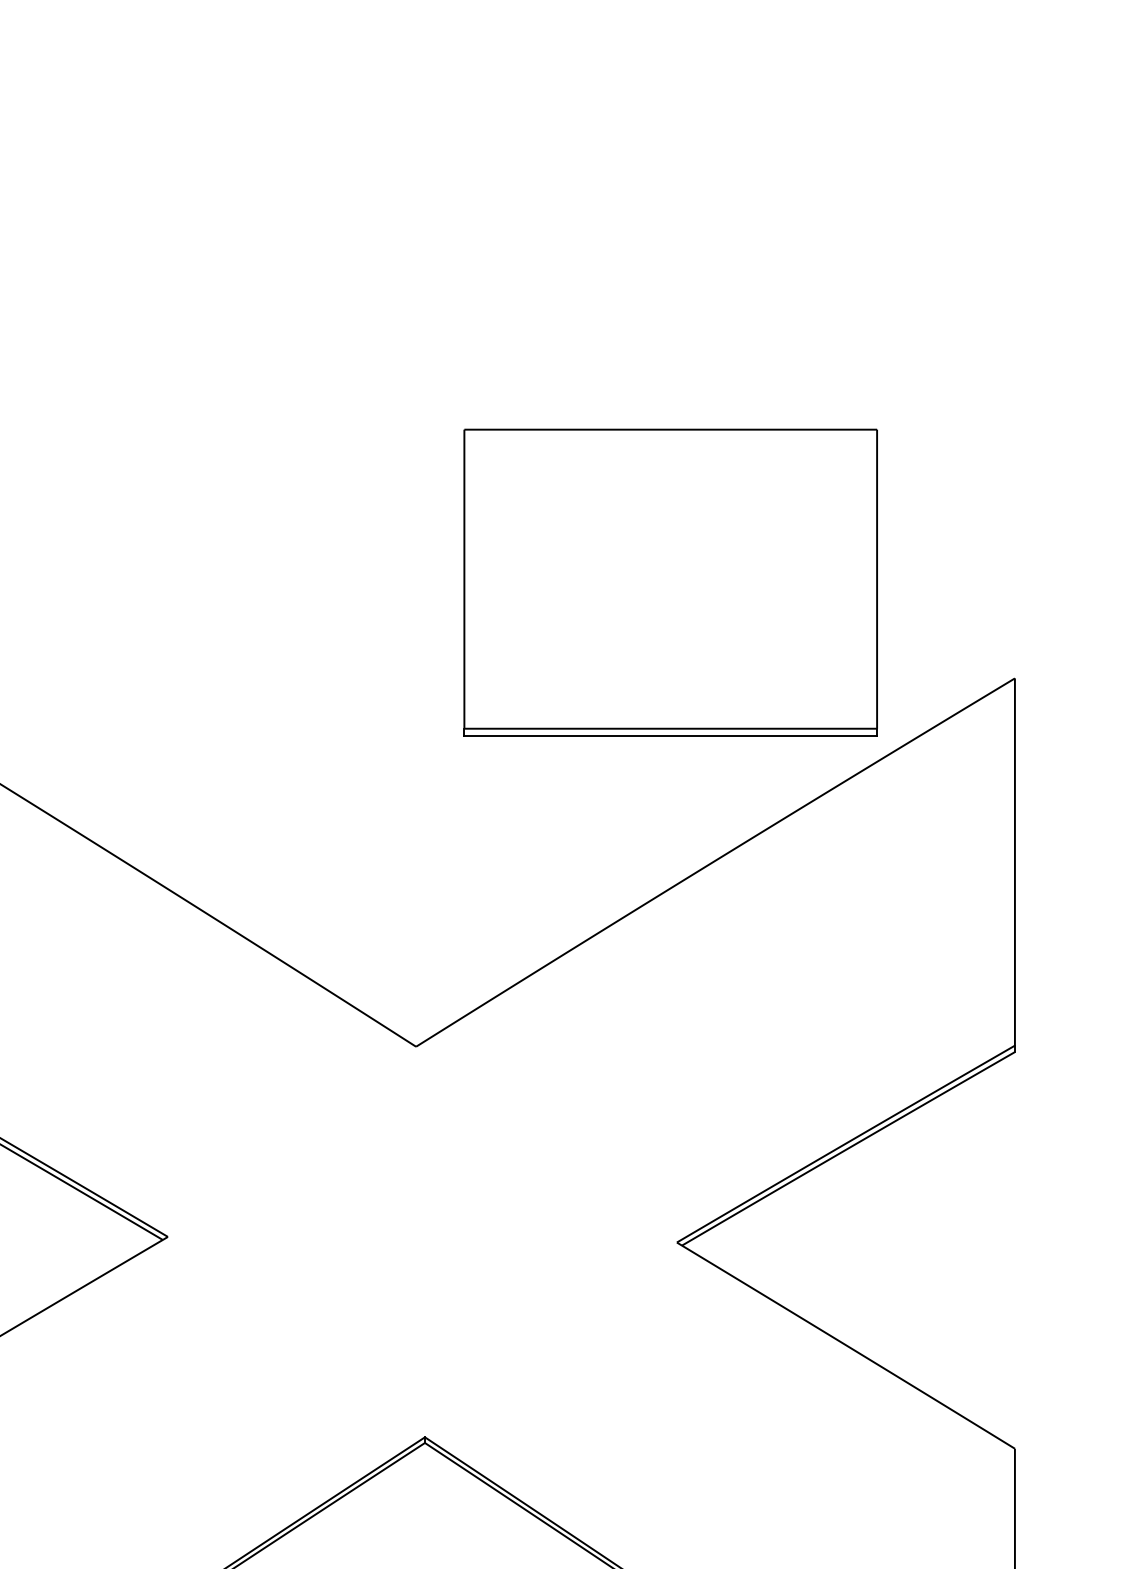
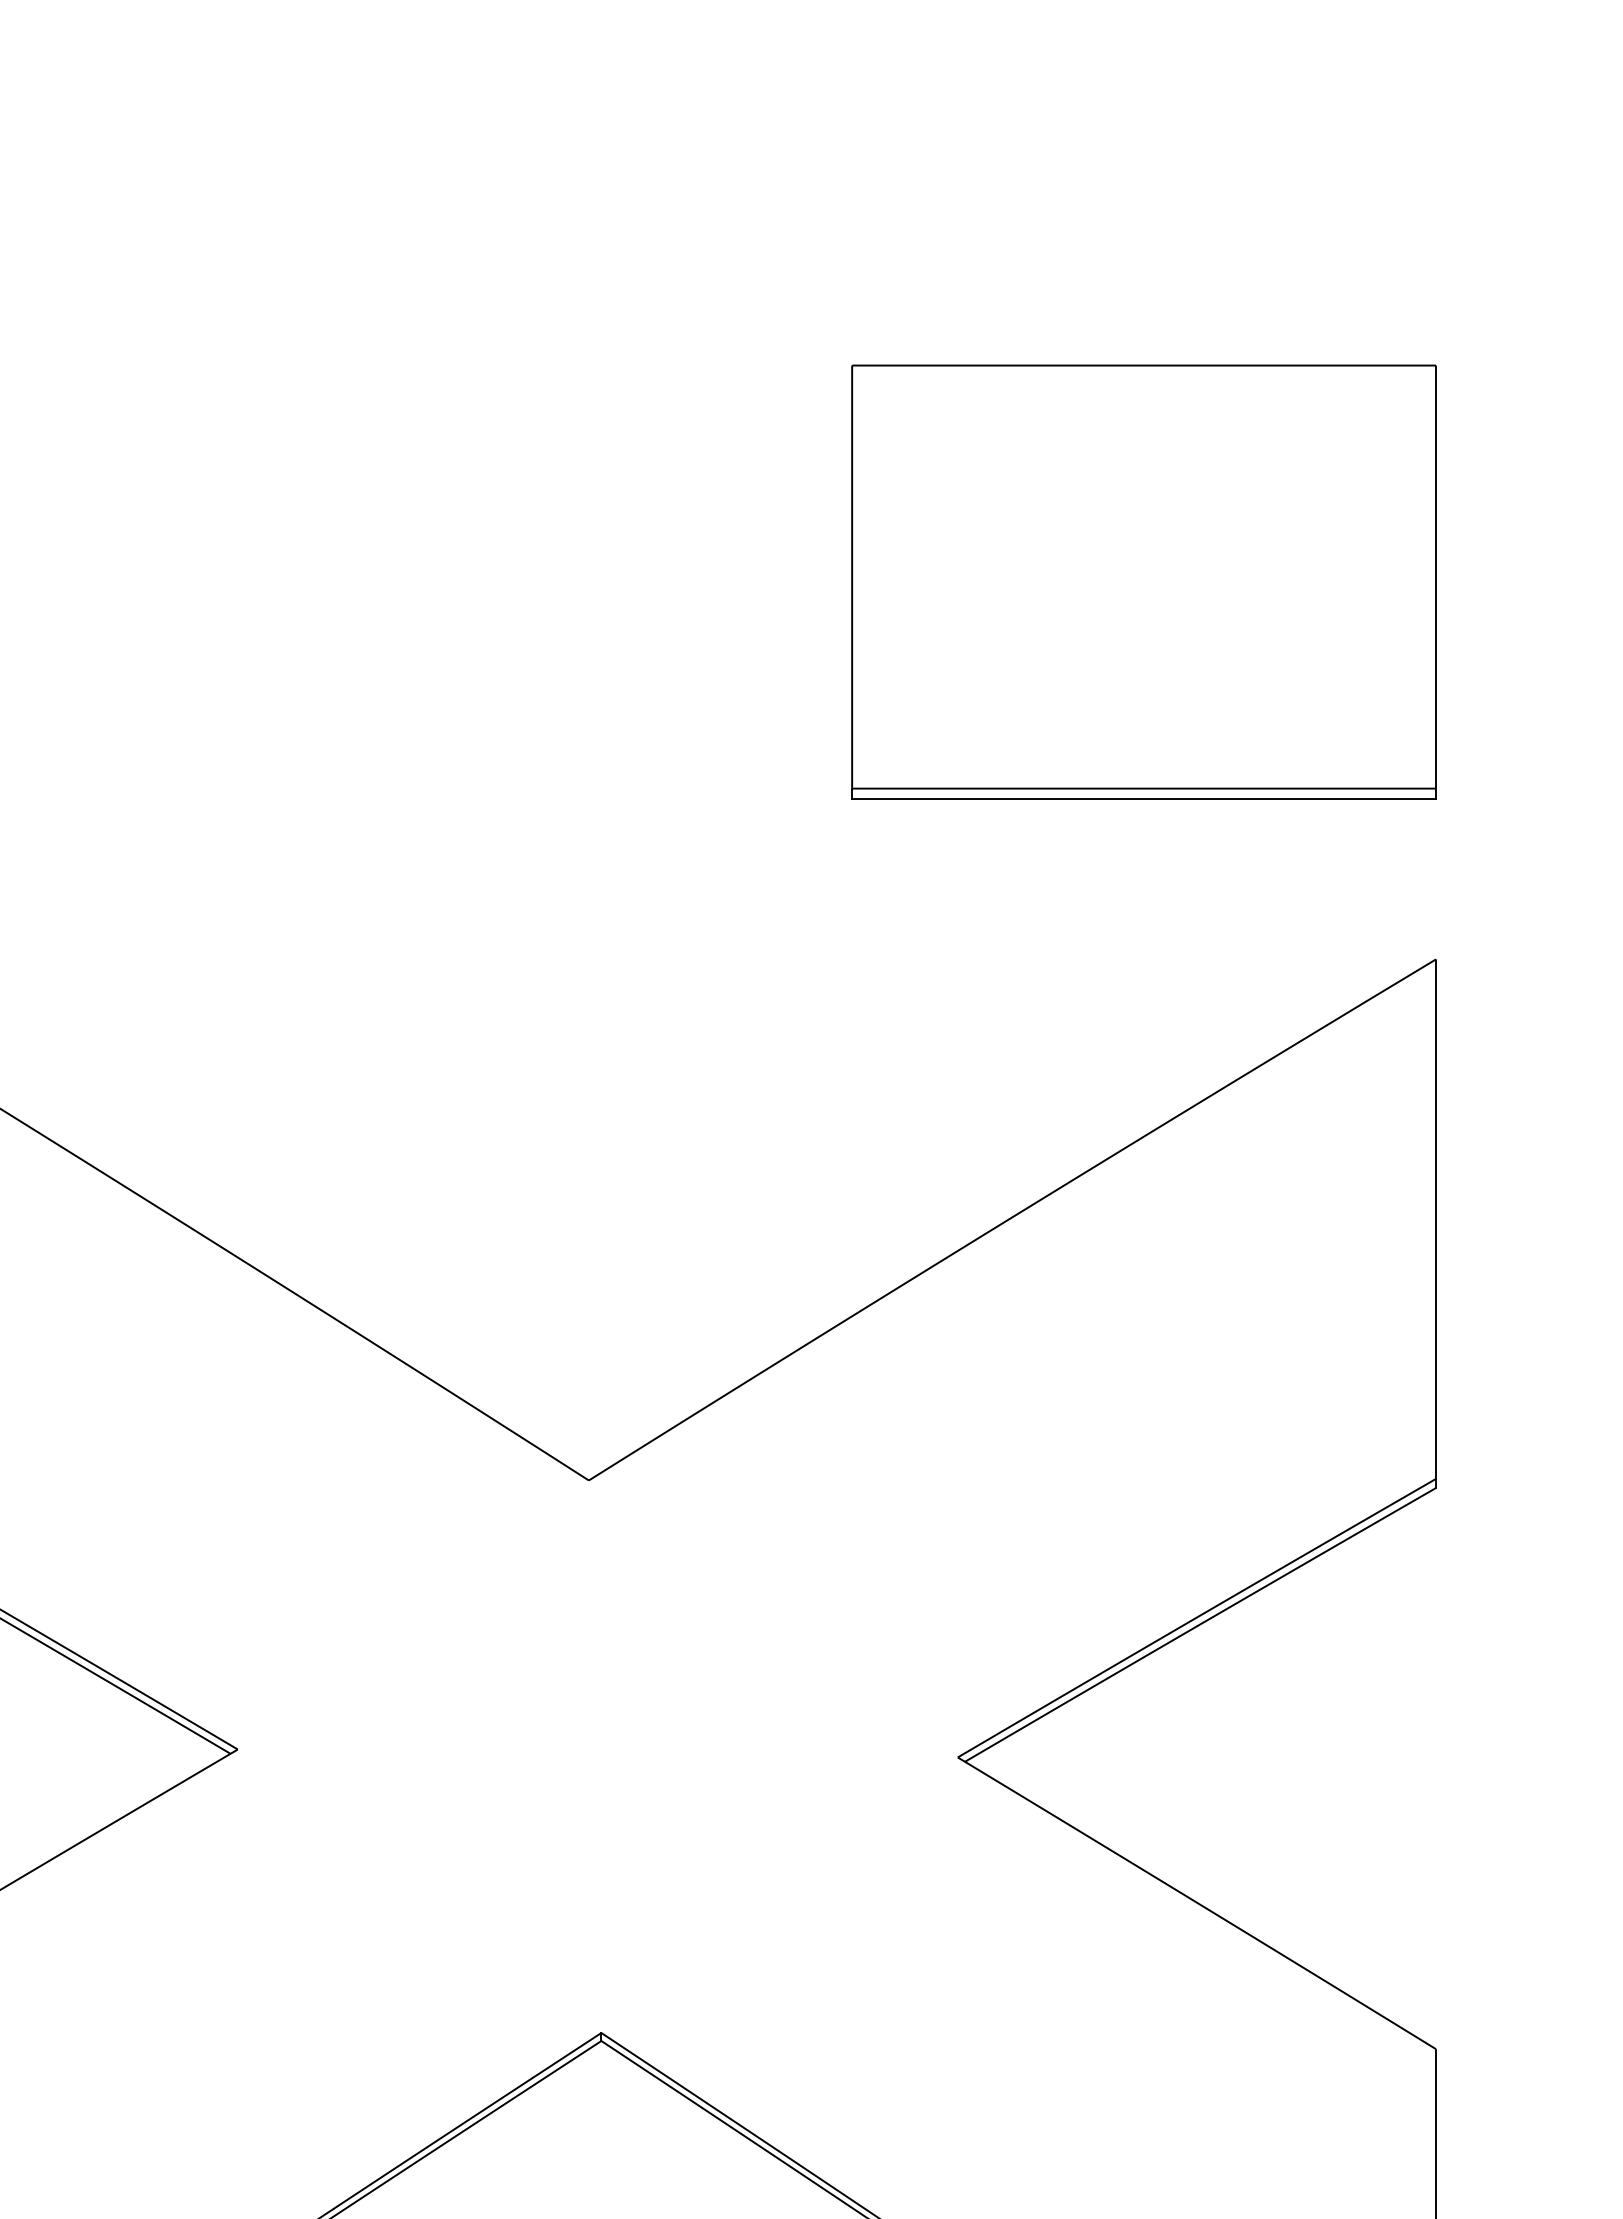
part: (670, 582) -> (1143, 581), moved

